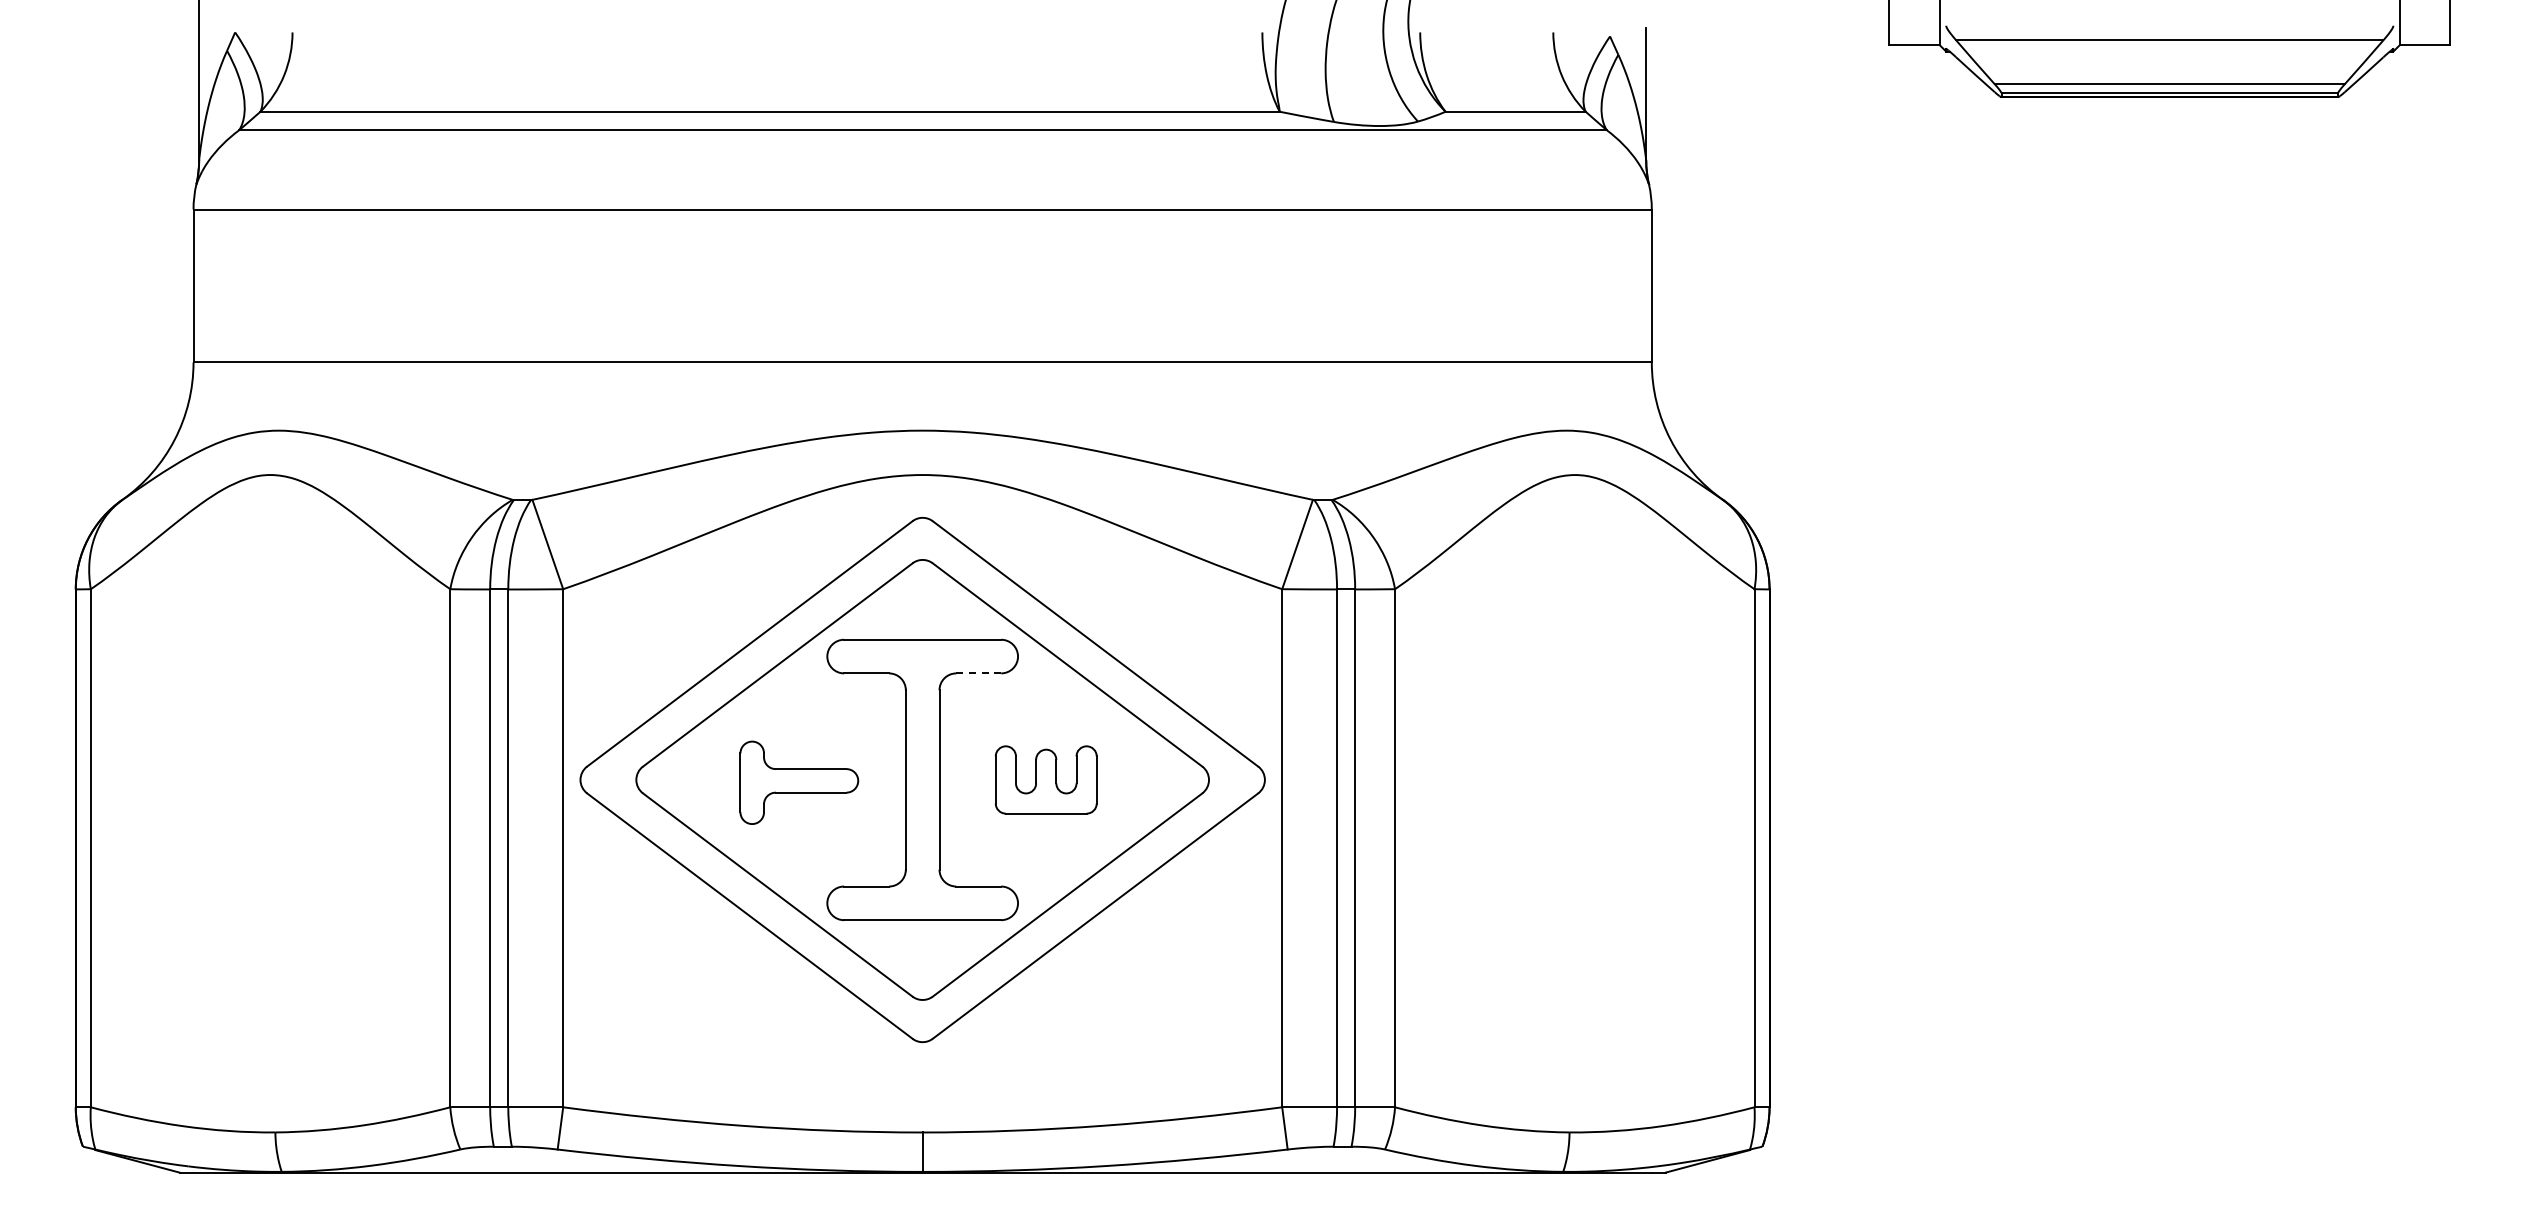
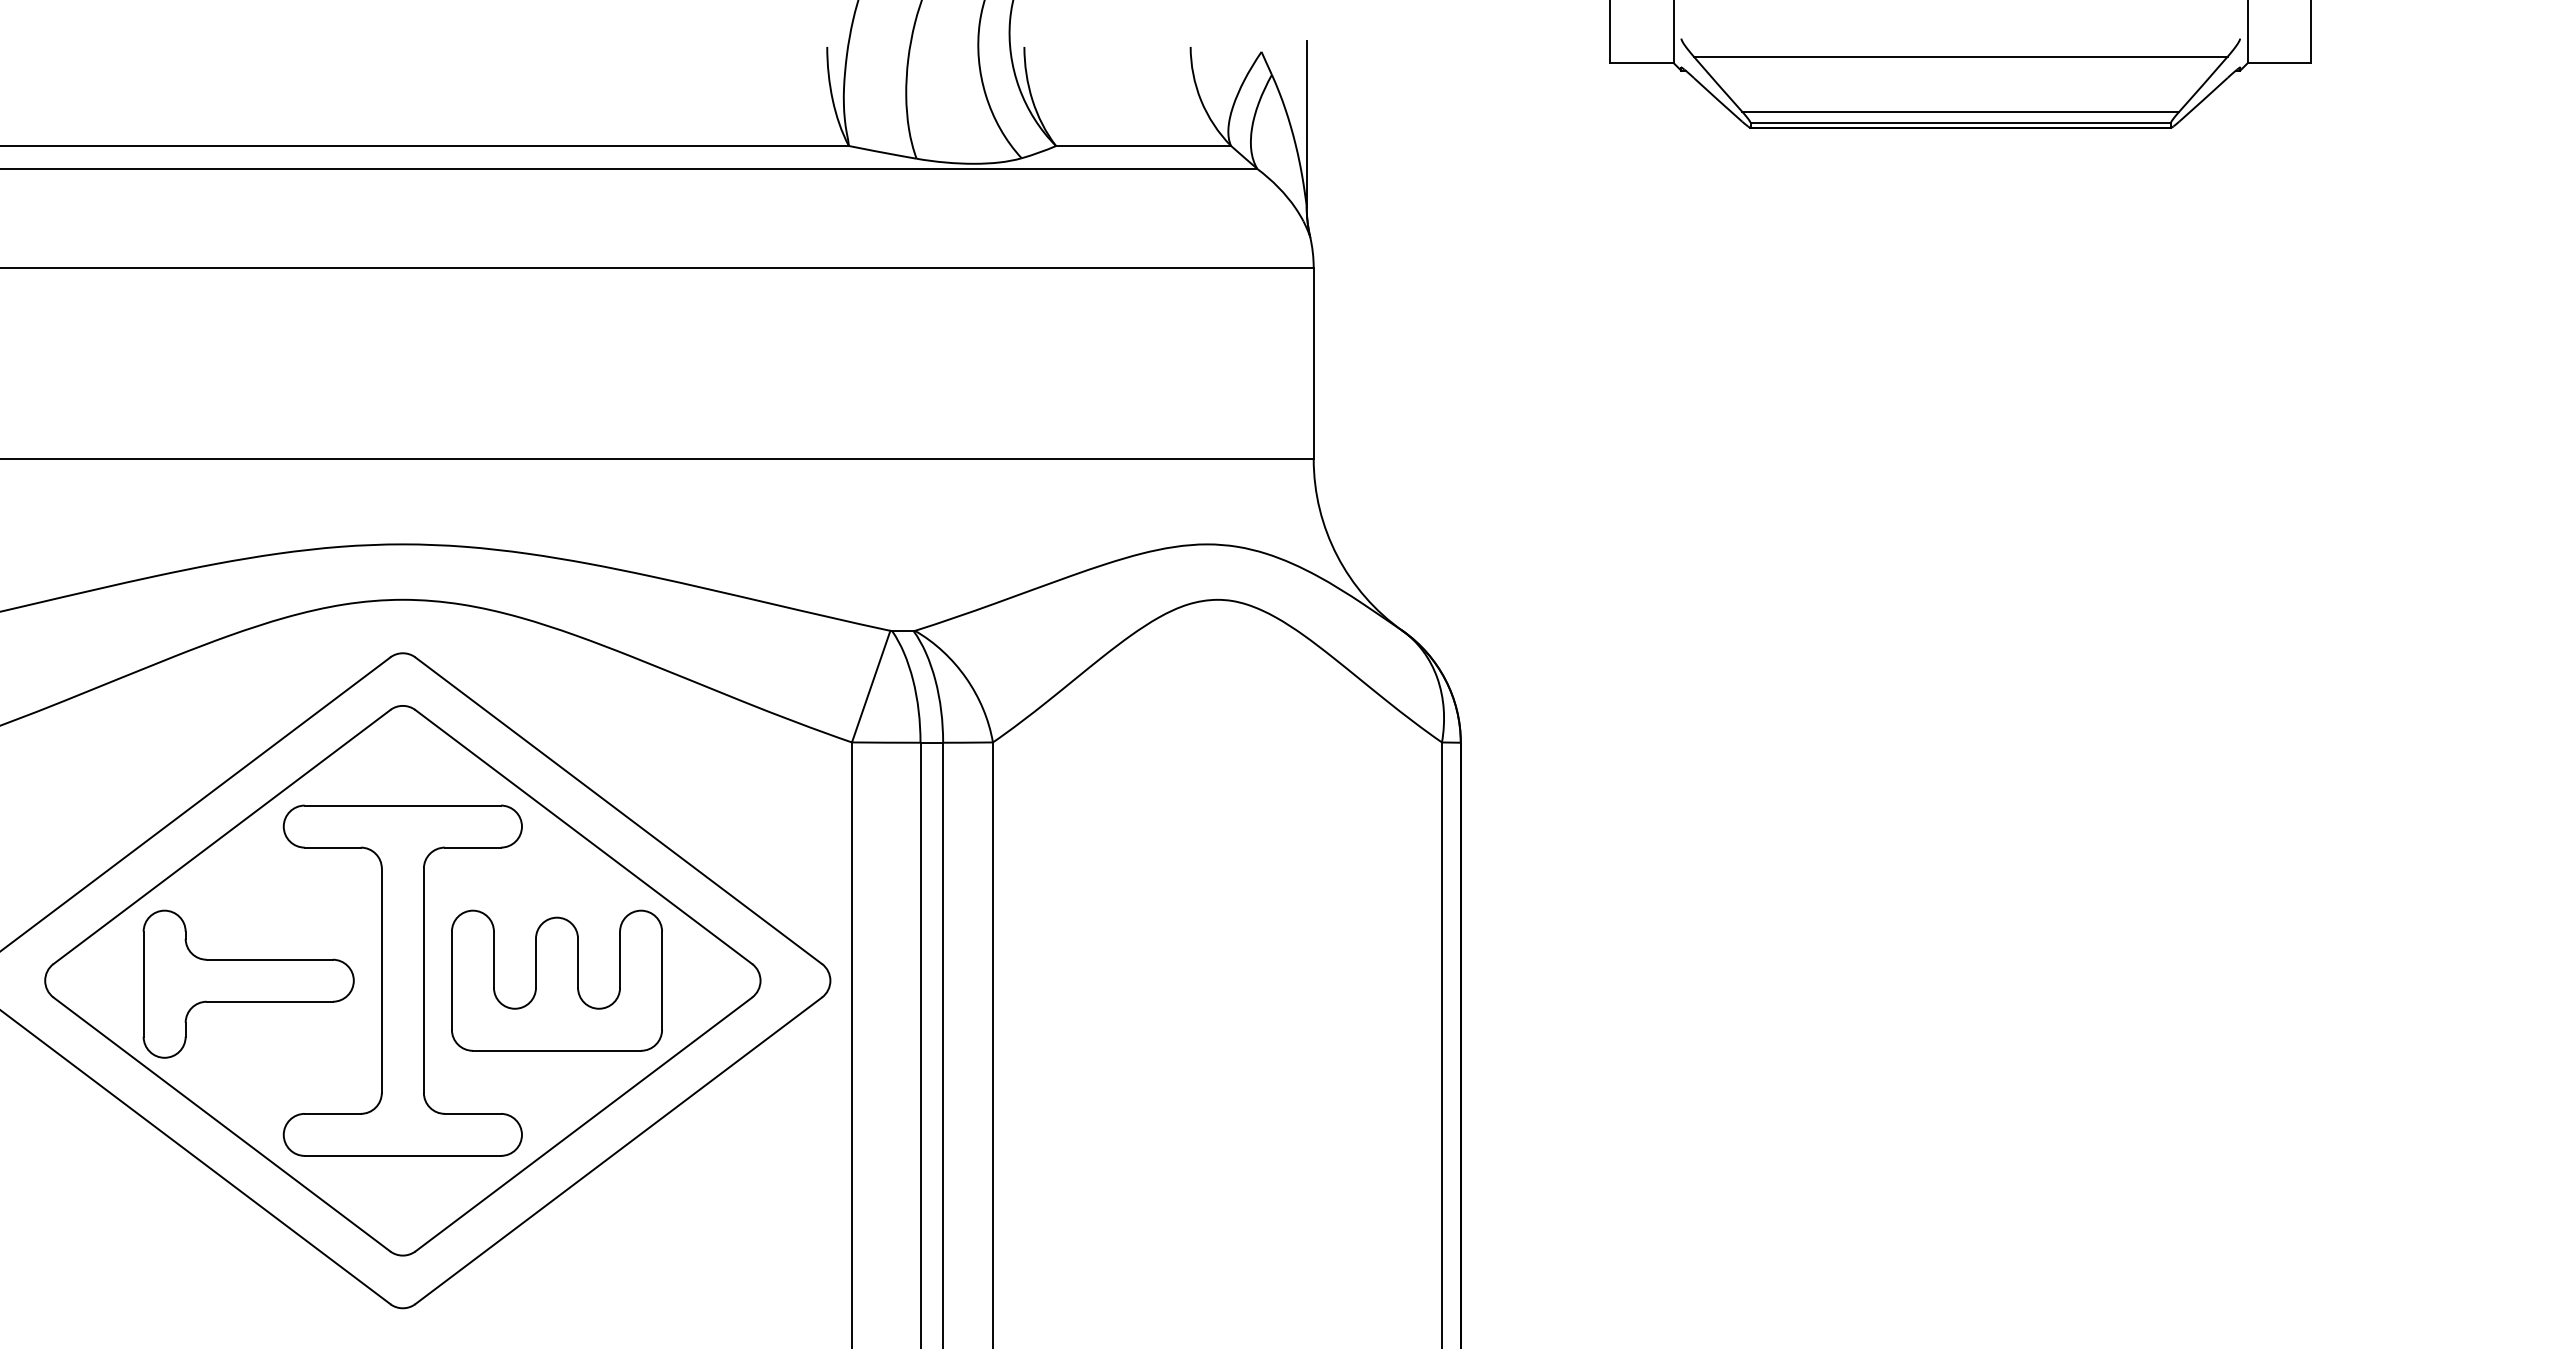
line: (979, 673) -> (473, 847), dashed -> solid
part: (1046, 779) -> (557, 980), size x1.67
part: (799, 782) -> (249, 983), size x1.43

